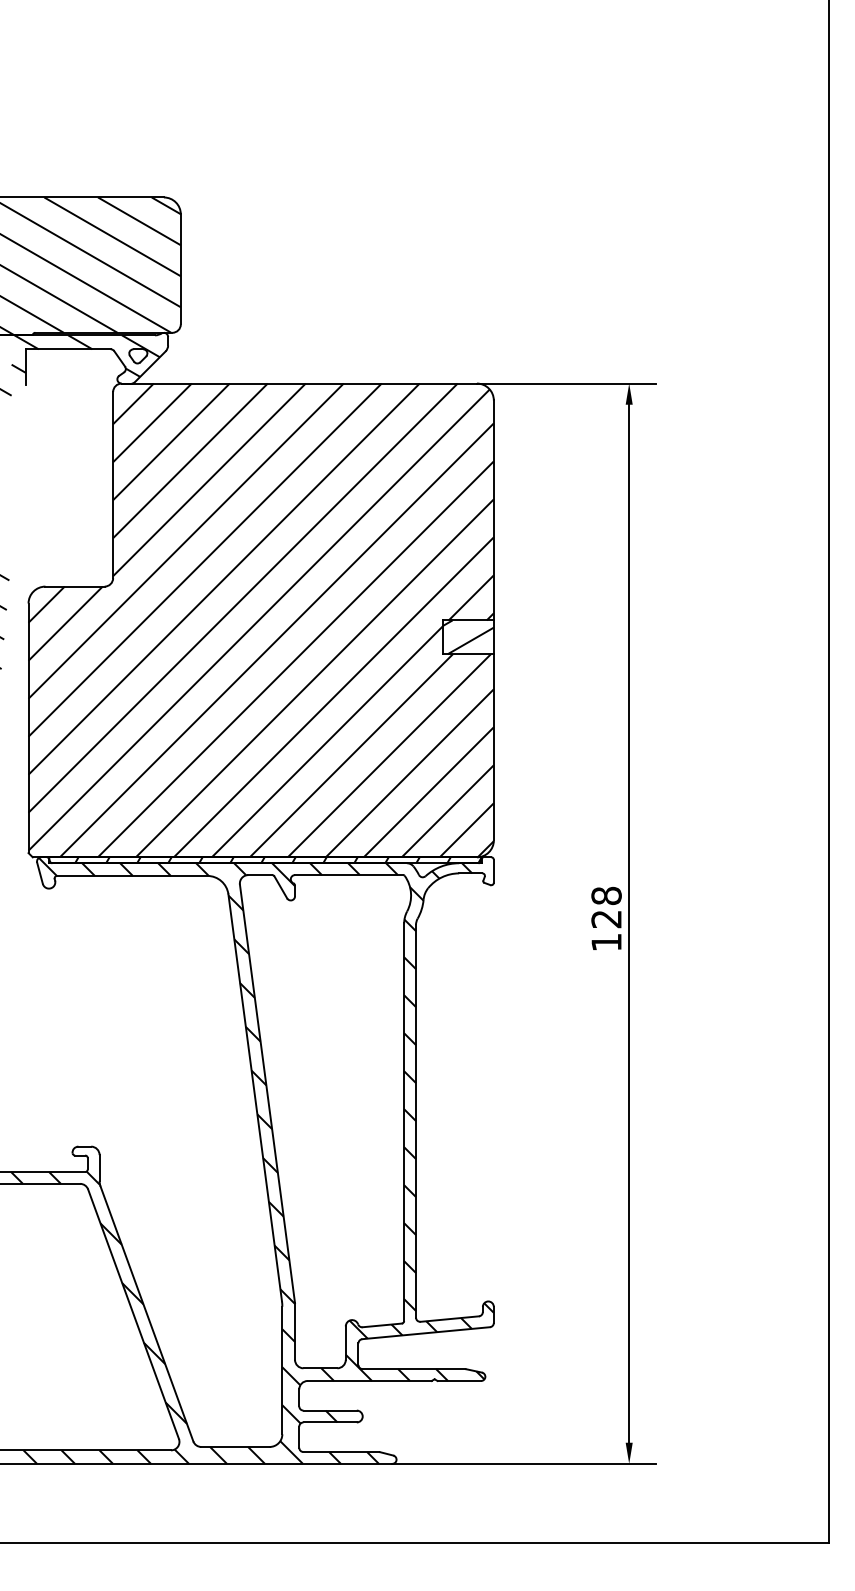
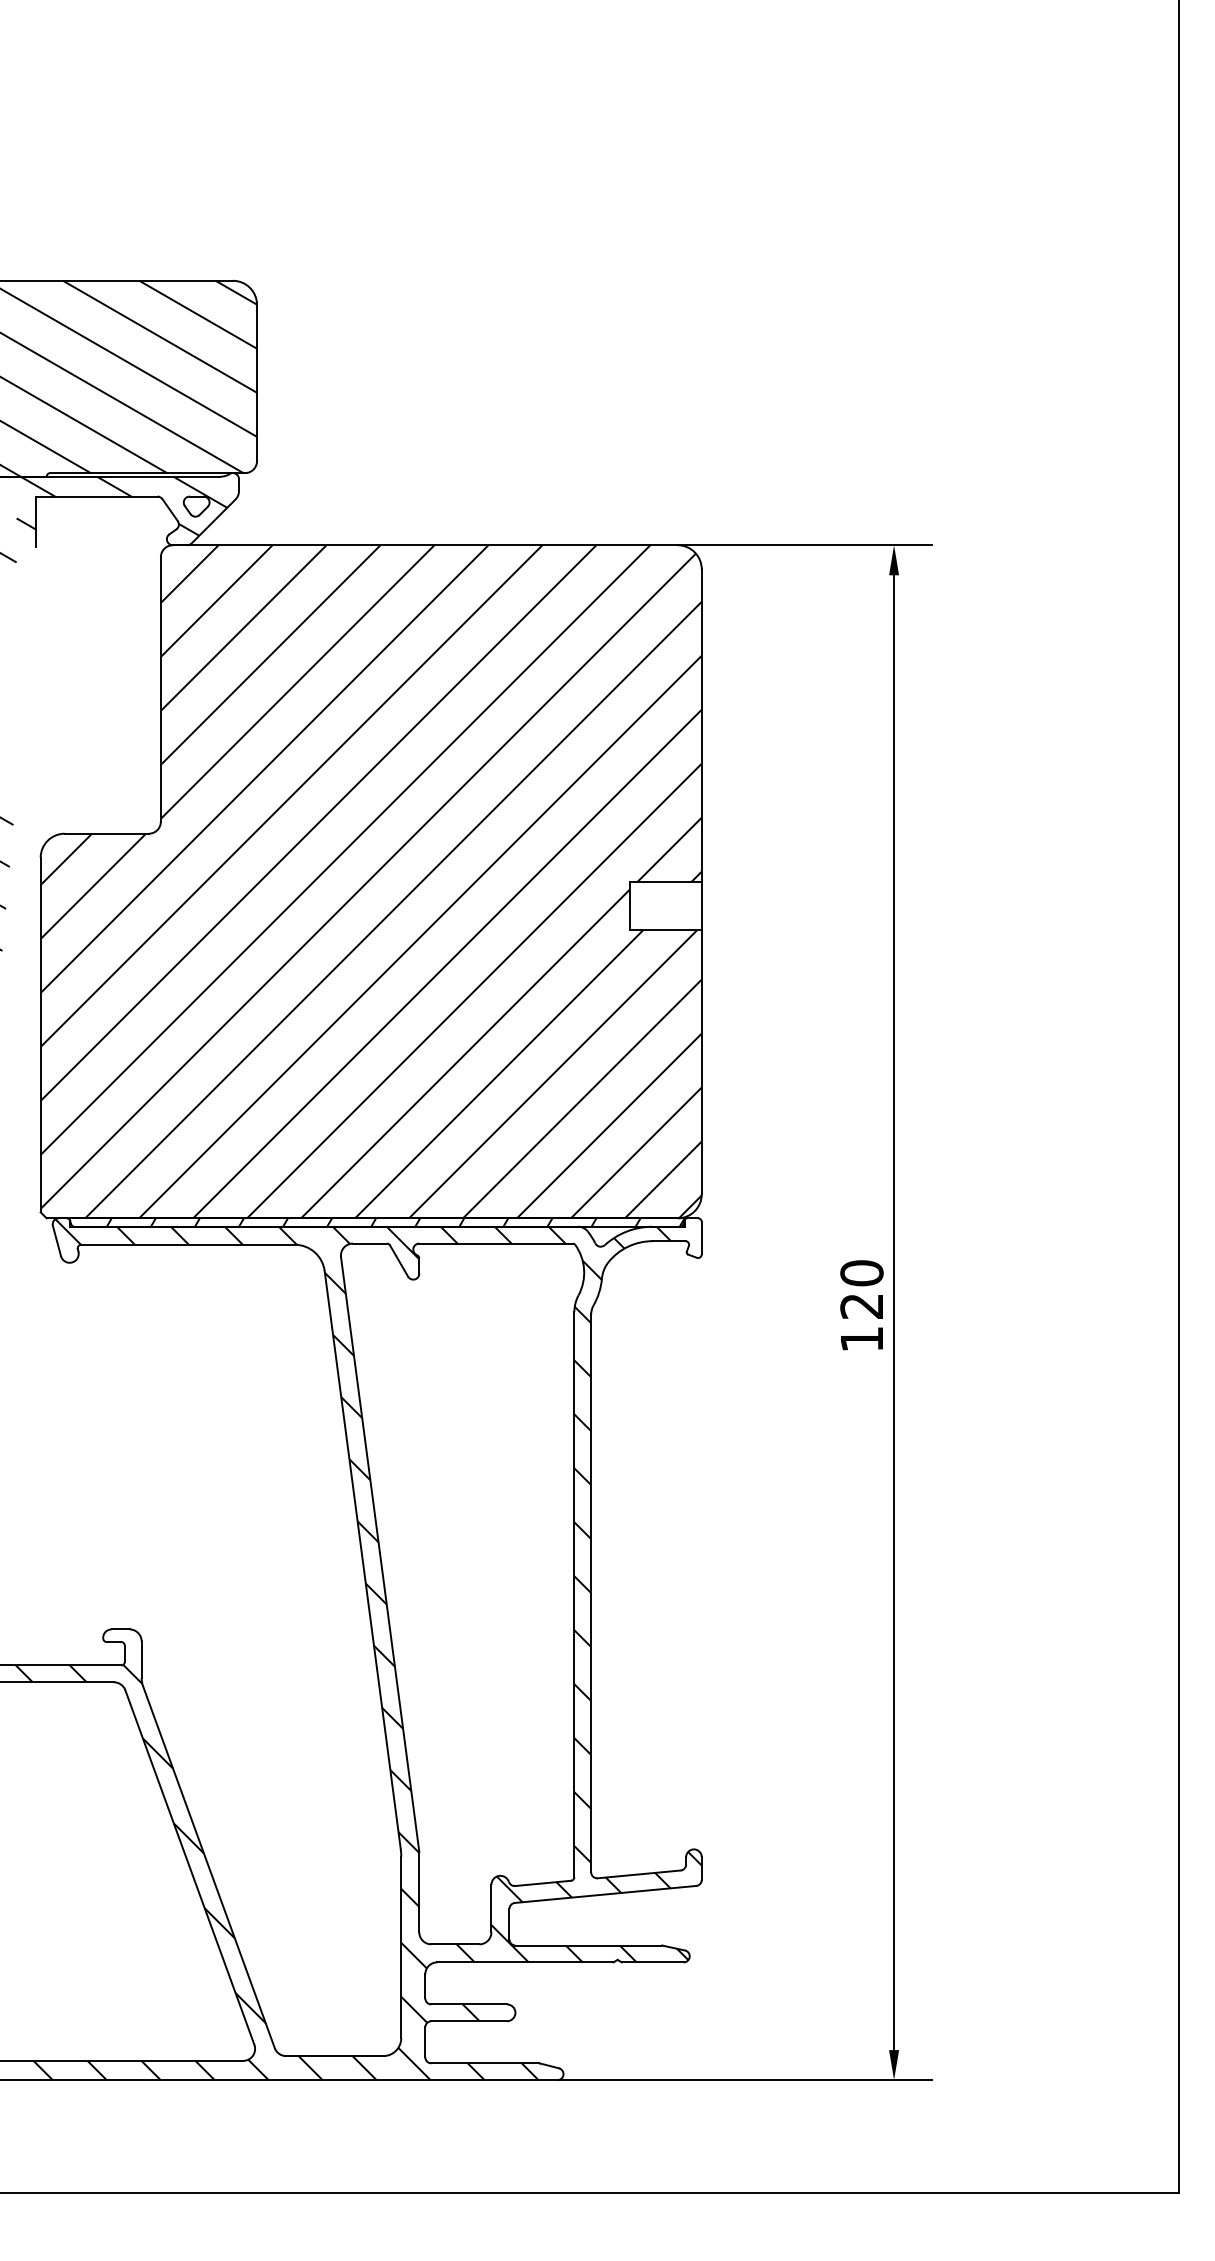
hatch: (468, 637) -> (665, 906), removed
text: (606, 895) -> (861, 1272), 128 -> 120

